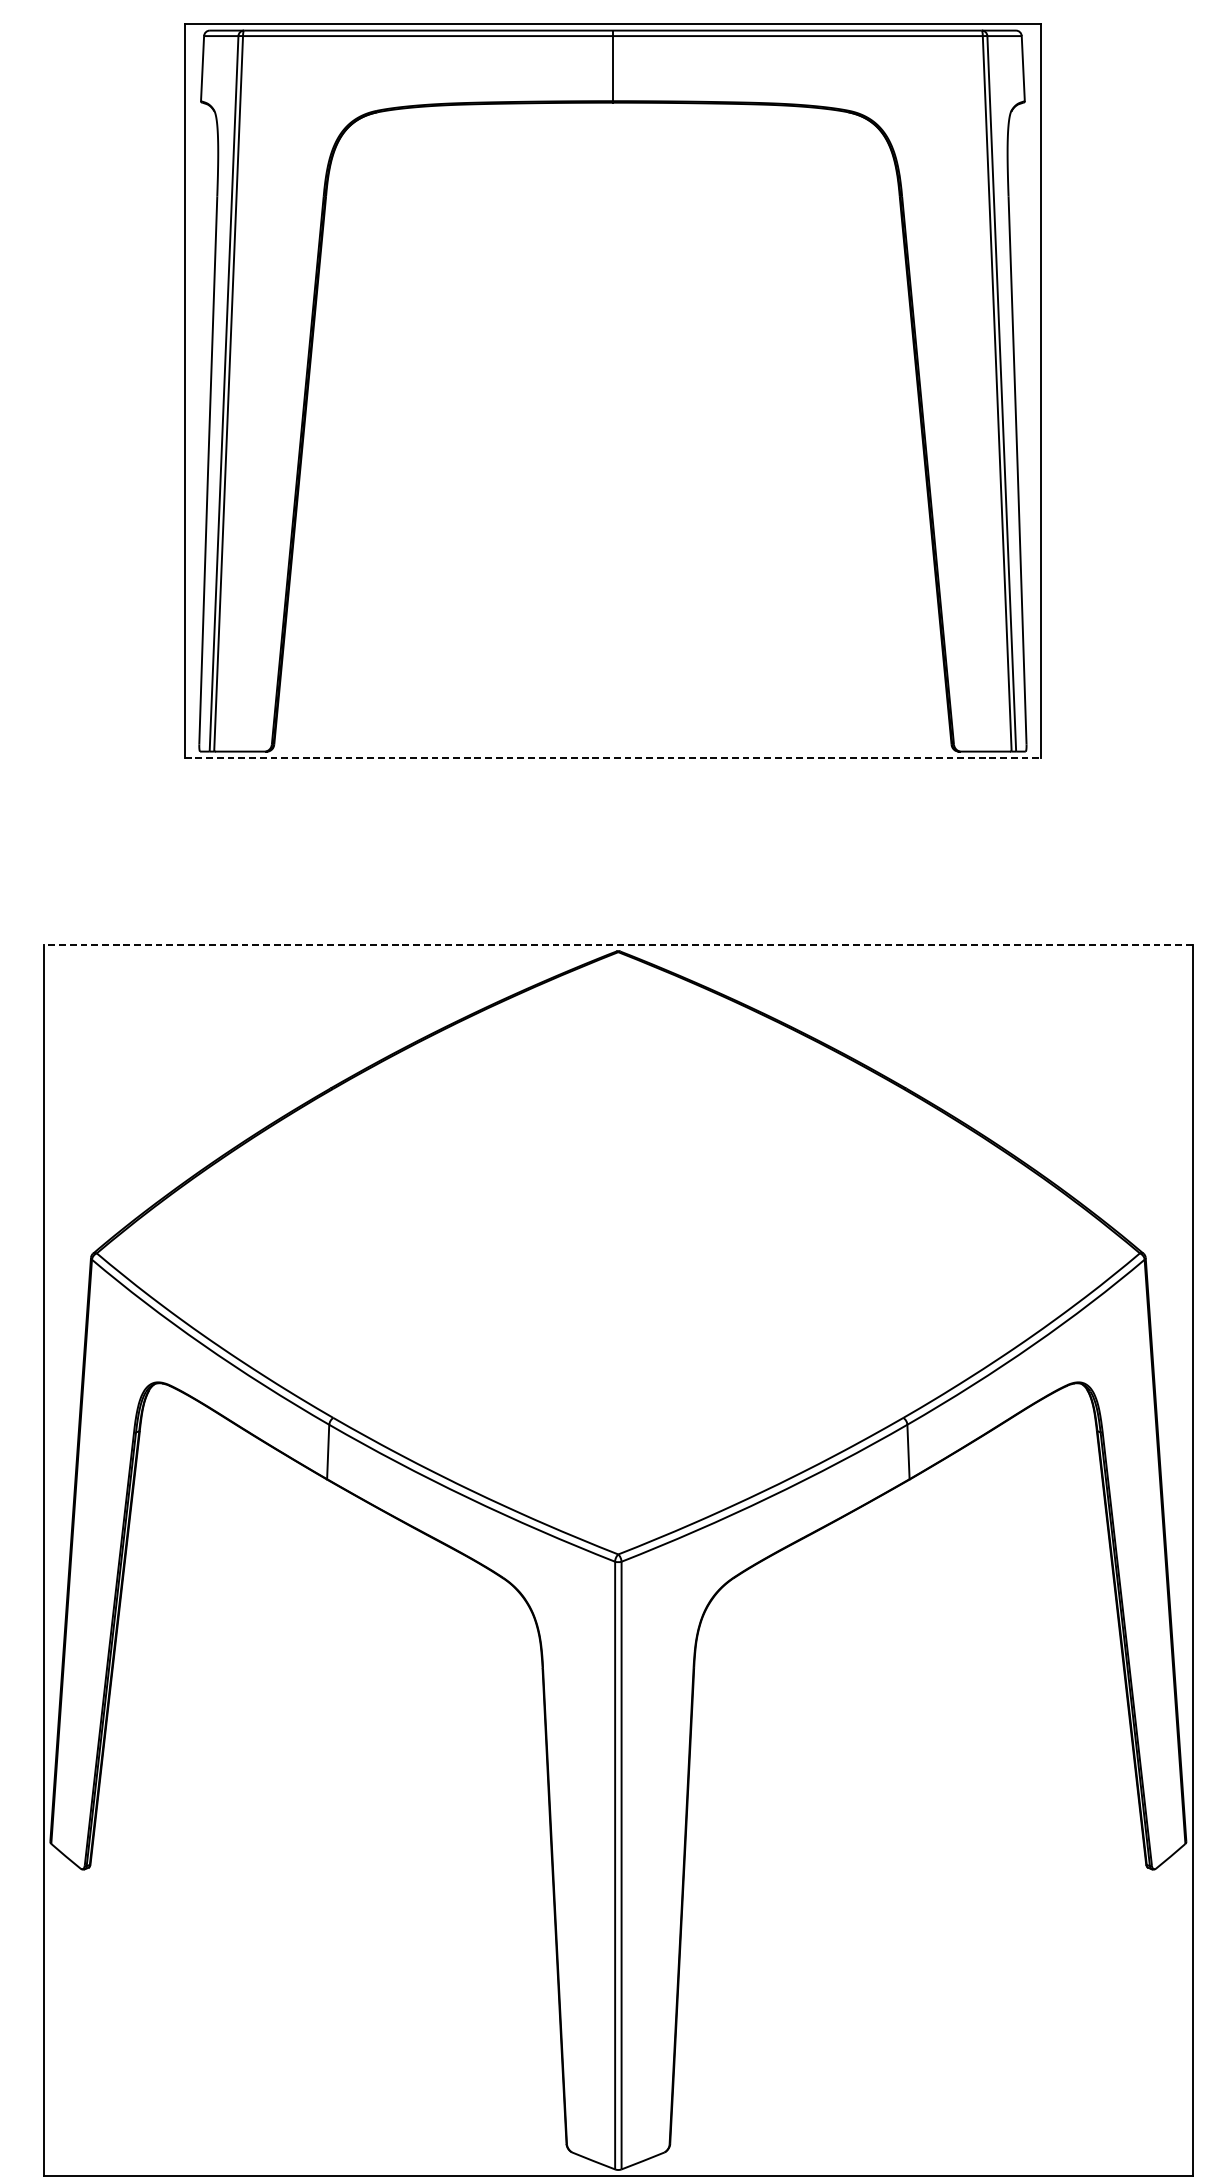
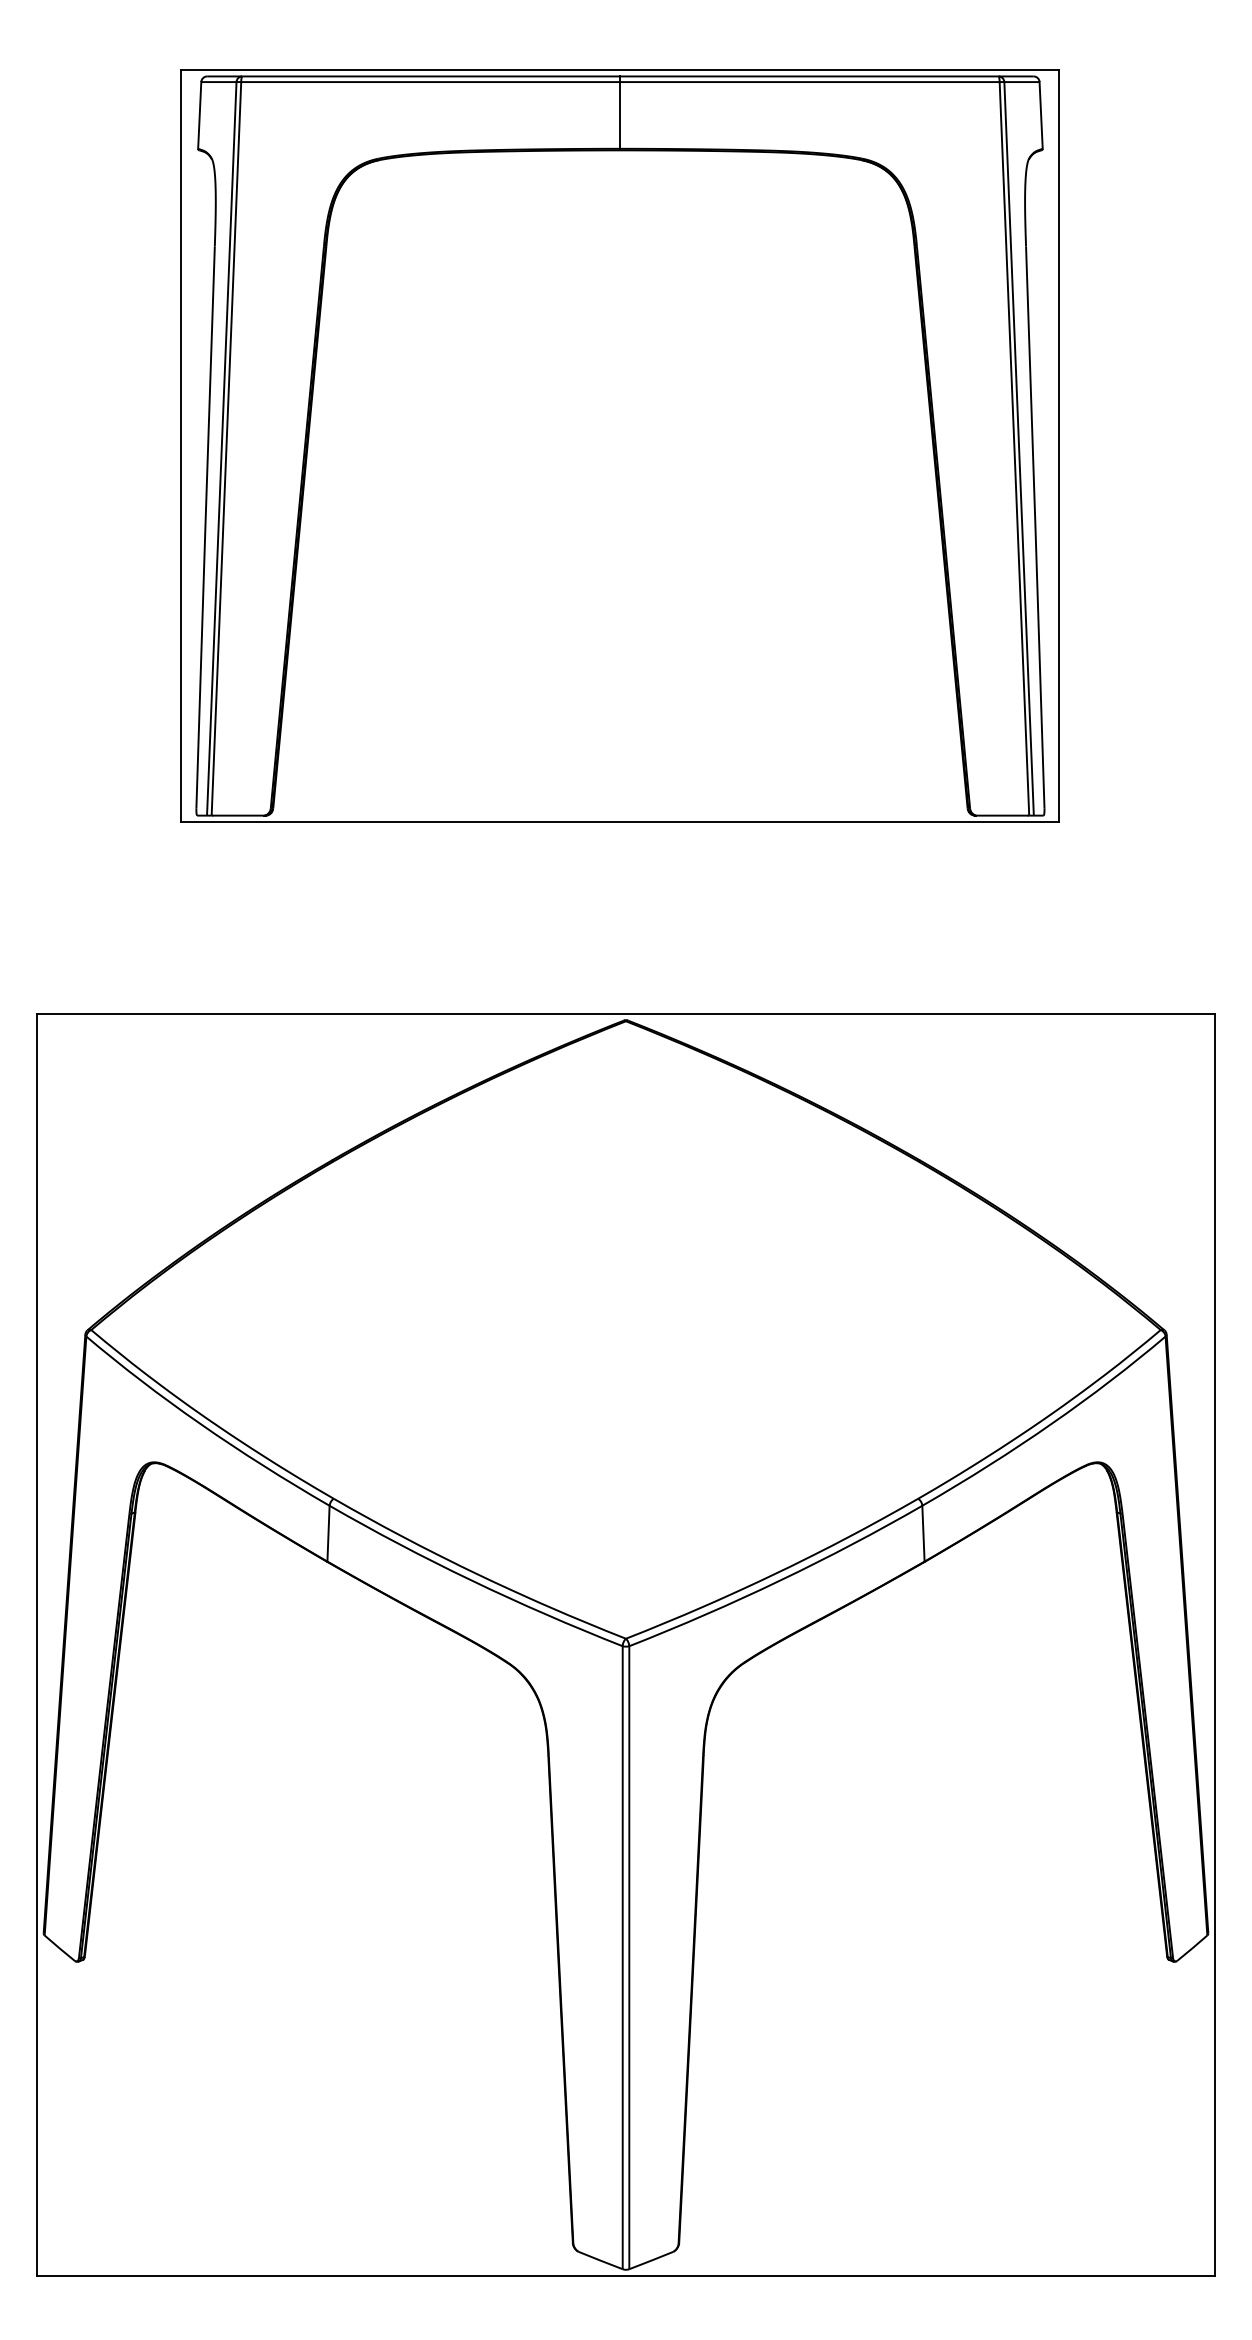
line: (612, 758) -> (620, 822), dashed -> solid
line: (618, 944) -> (626, 1013), dashed -> solid

